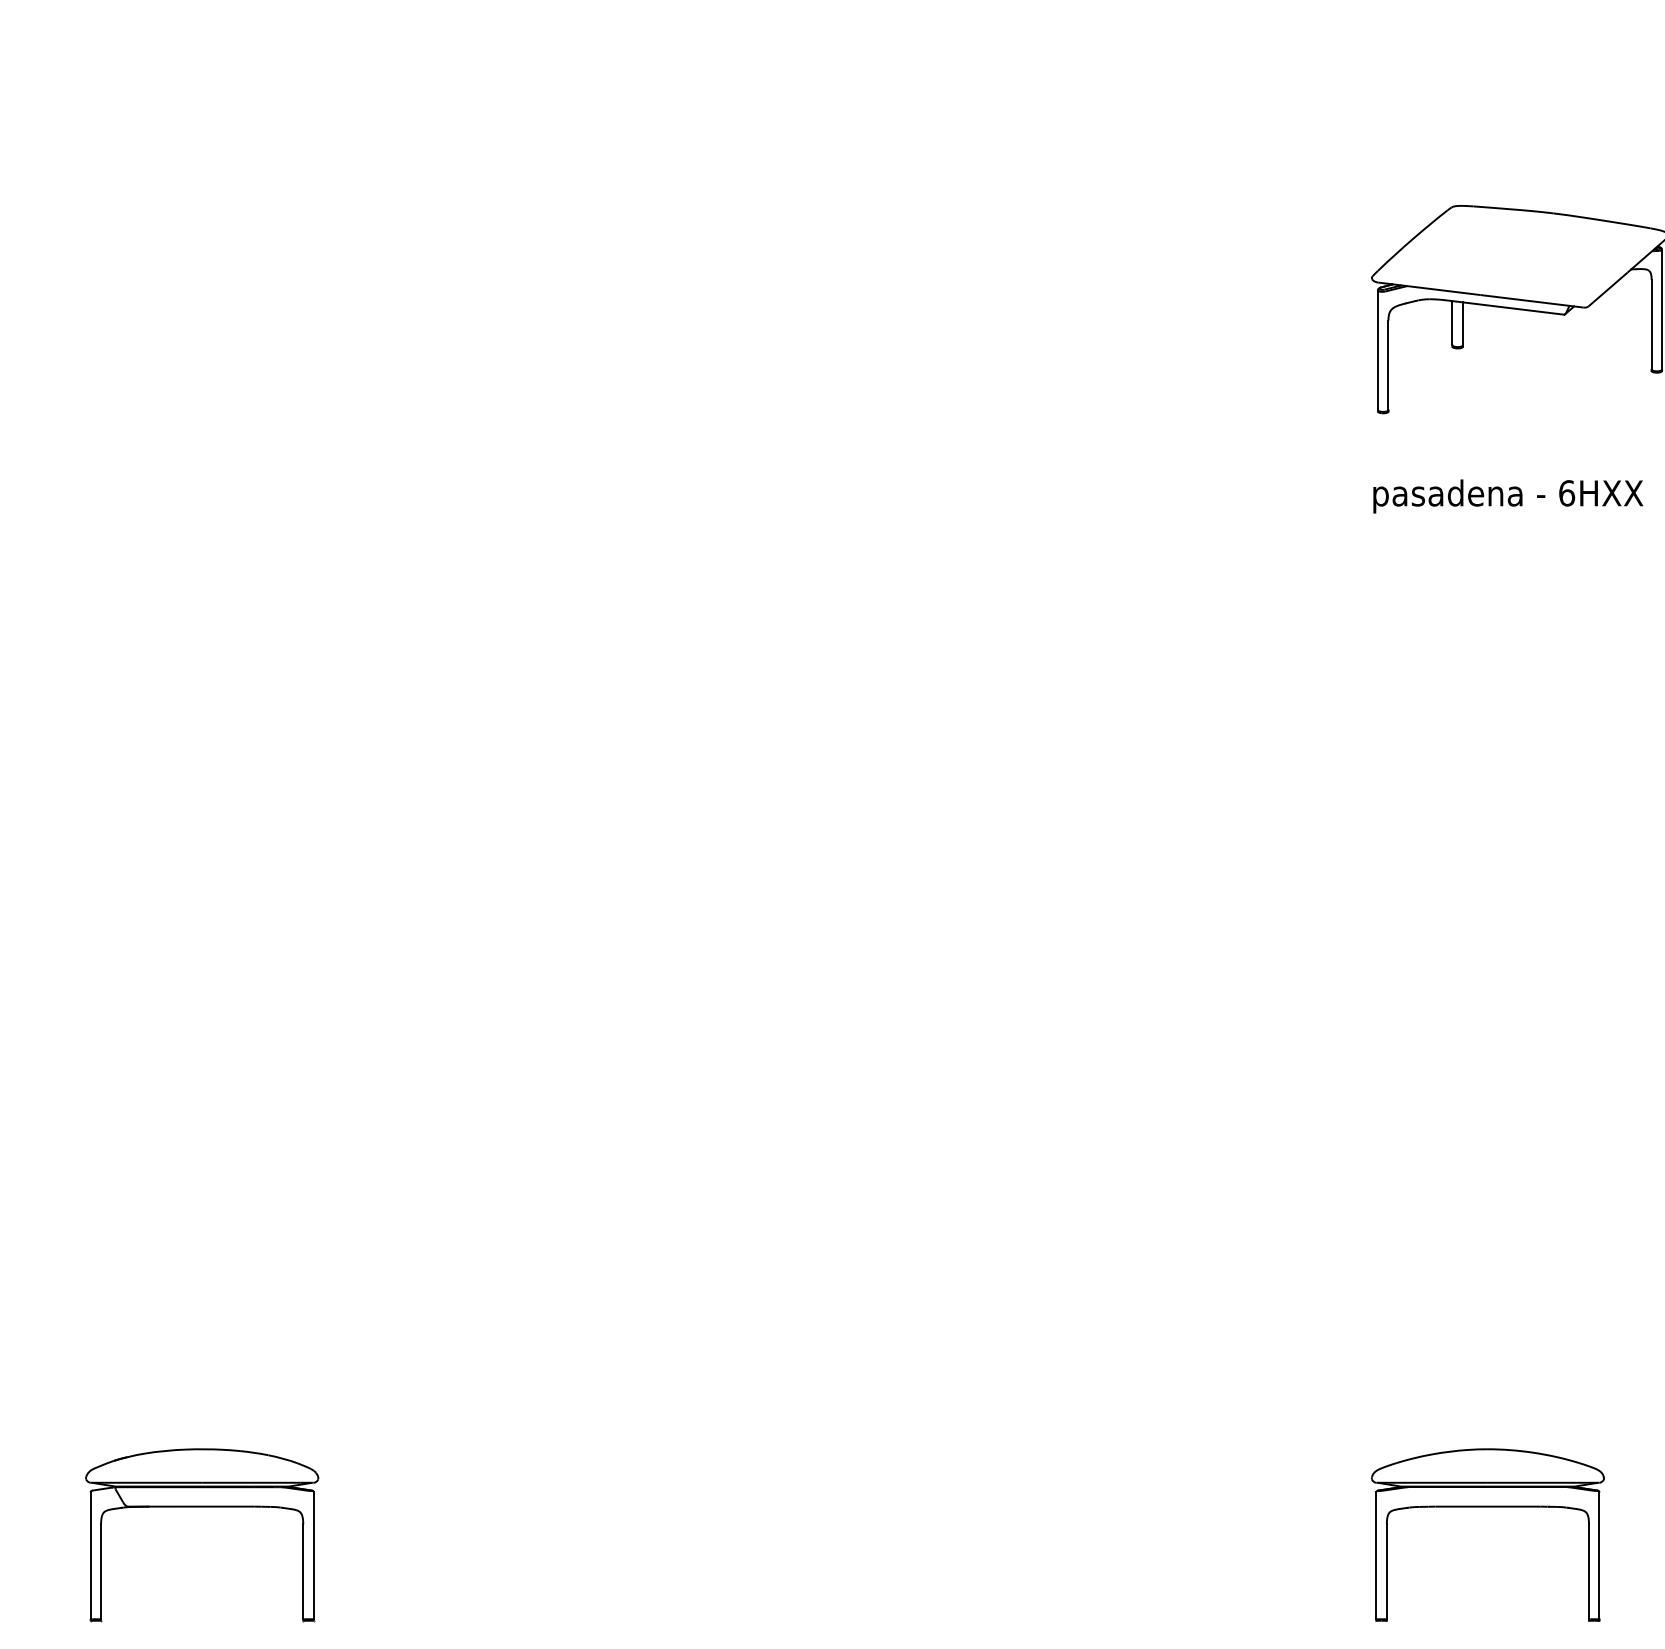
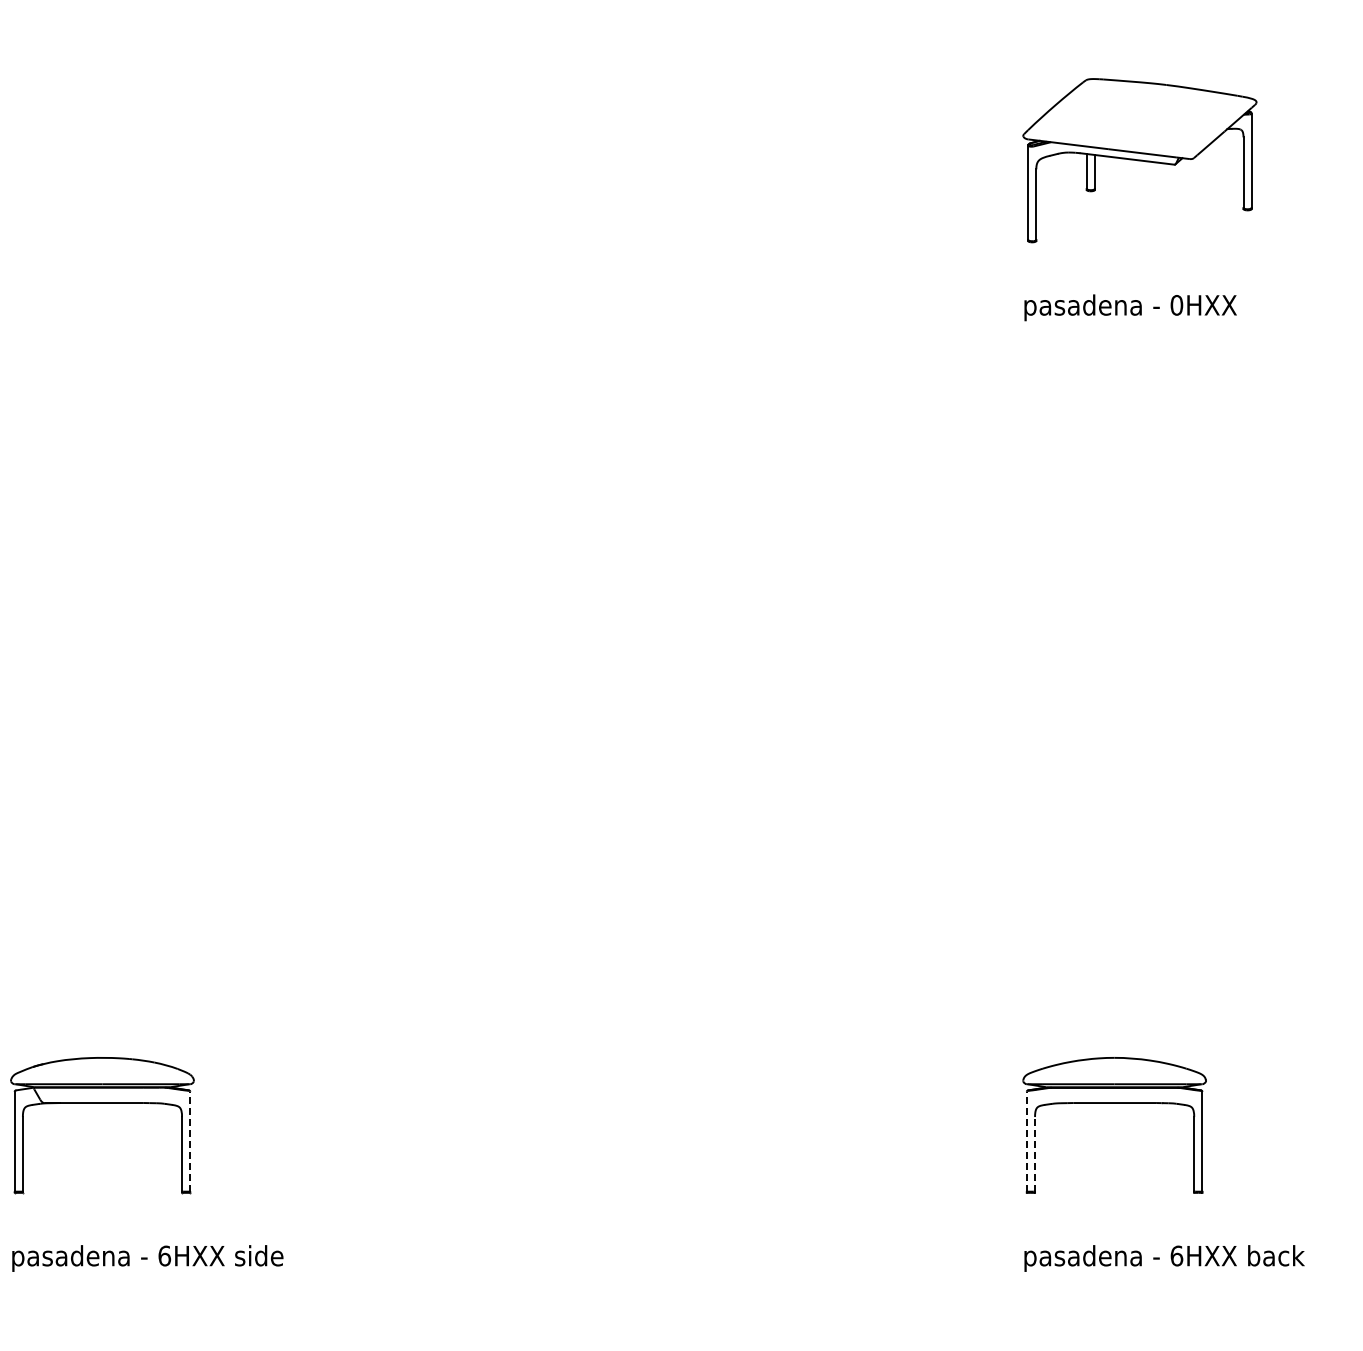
text: (1566, 492) -> (1176, 304), 6HXX -> 0HXX
line: (314, 1555) -> (190, 1141), solid -> dashed
line: (1375, 1555) -> (1026, 1141), solid -> dashed
line: (1387, 1570) -> (1035, 1153), solid -> dashed

